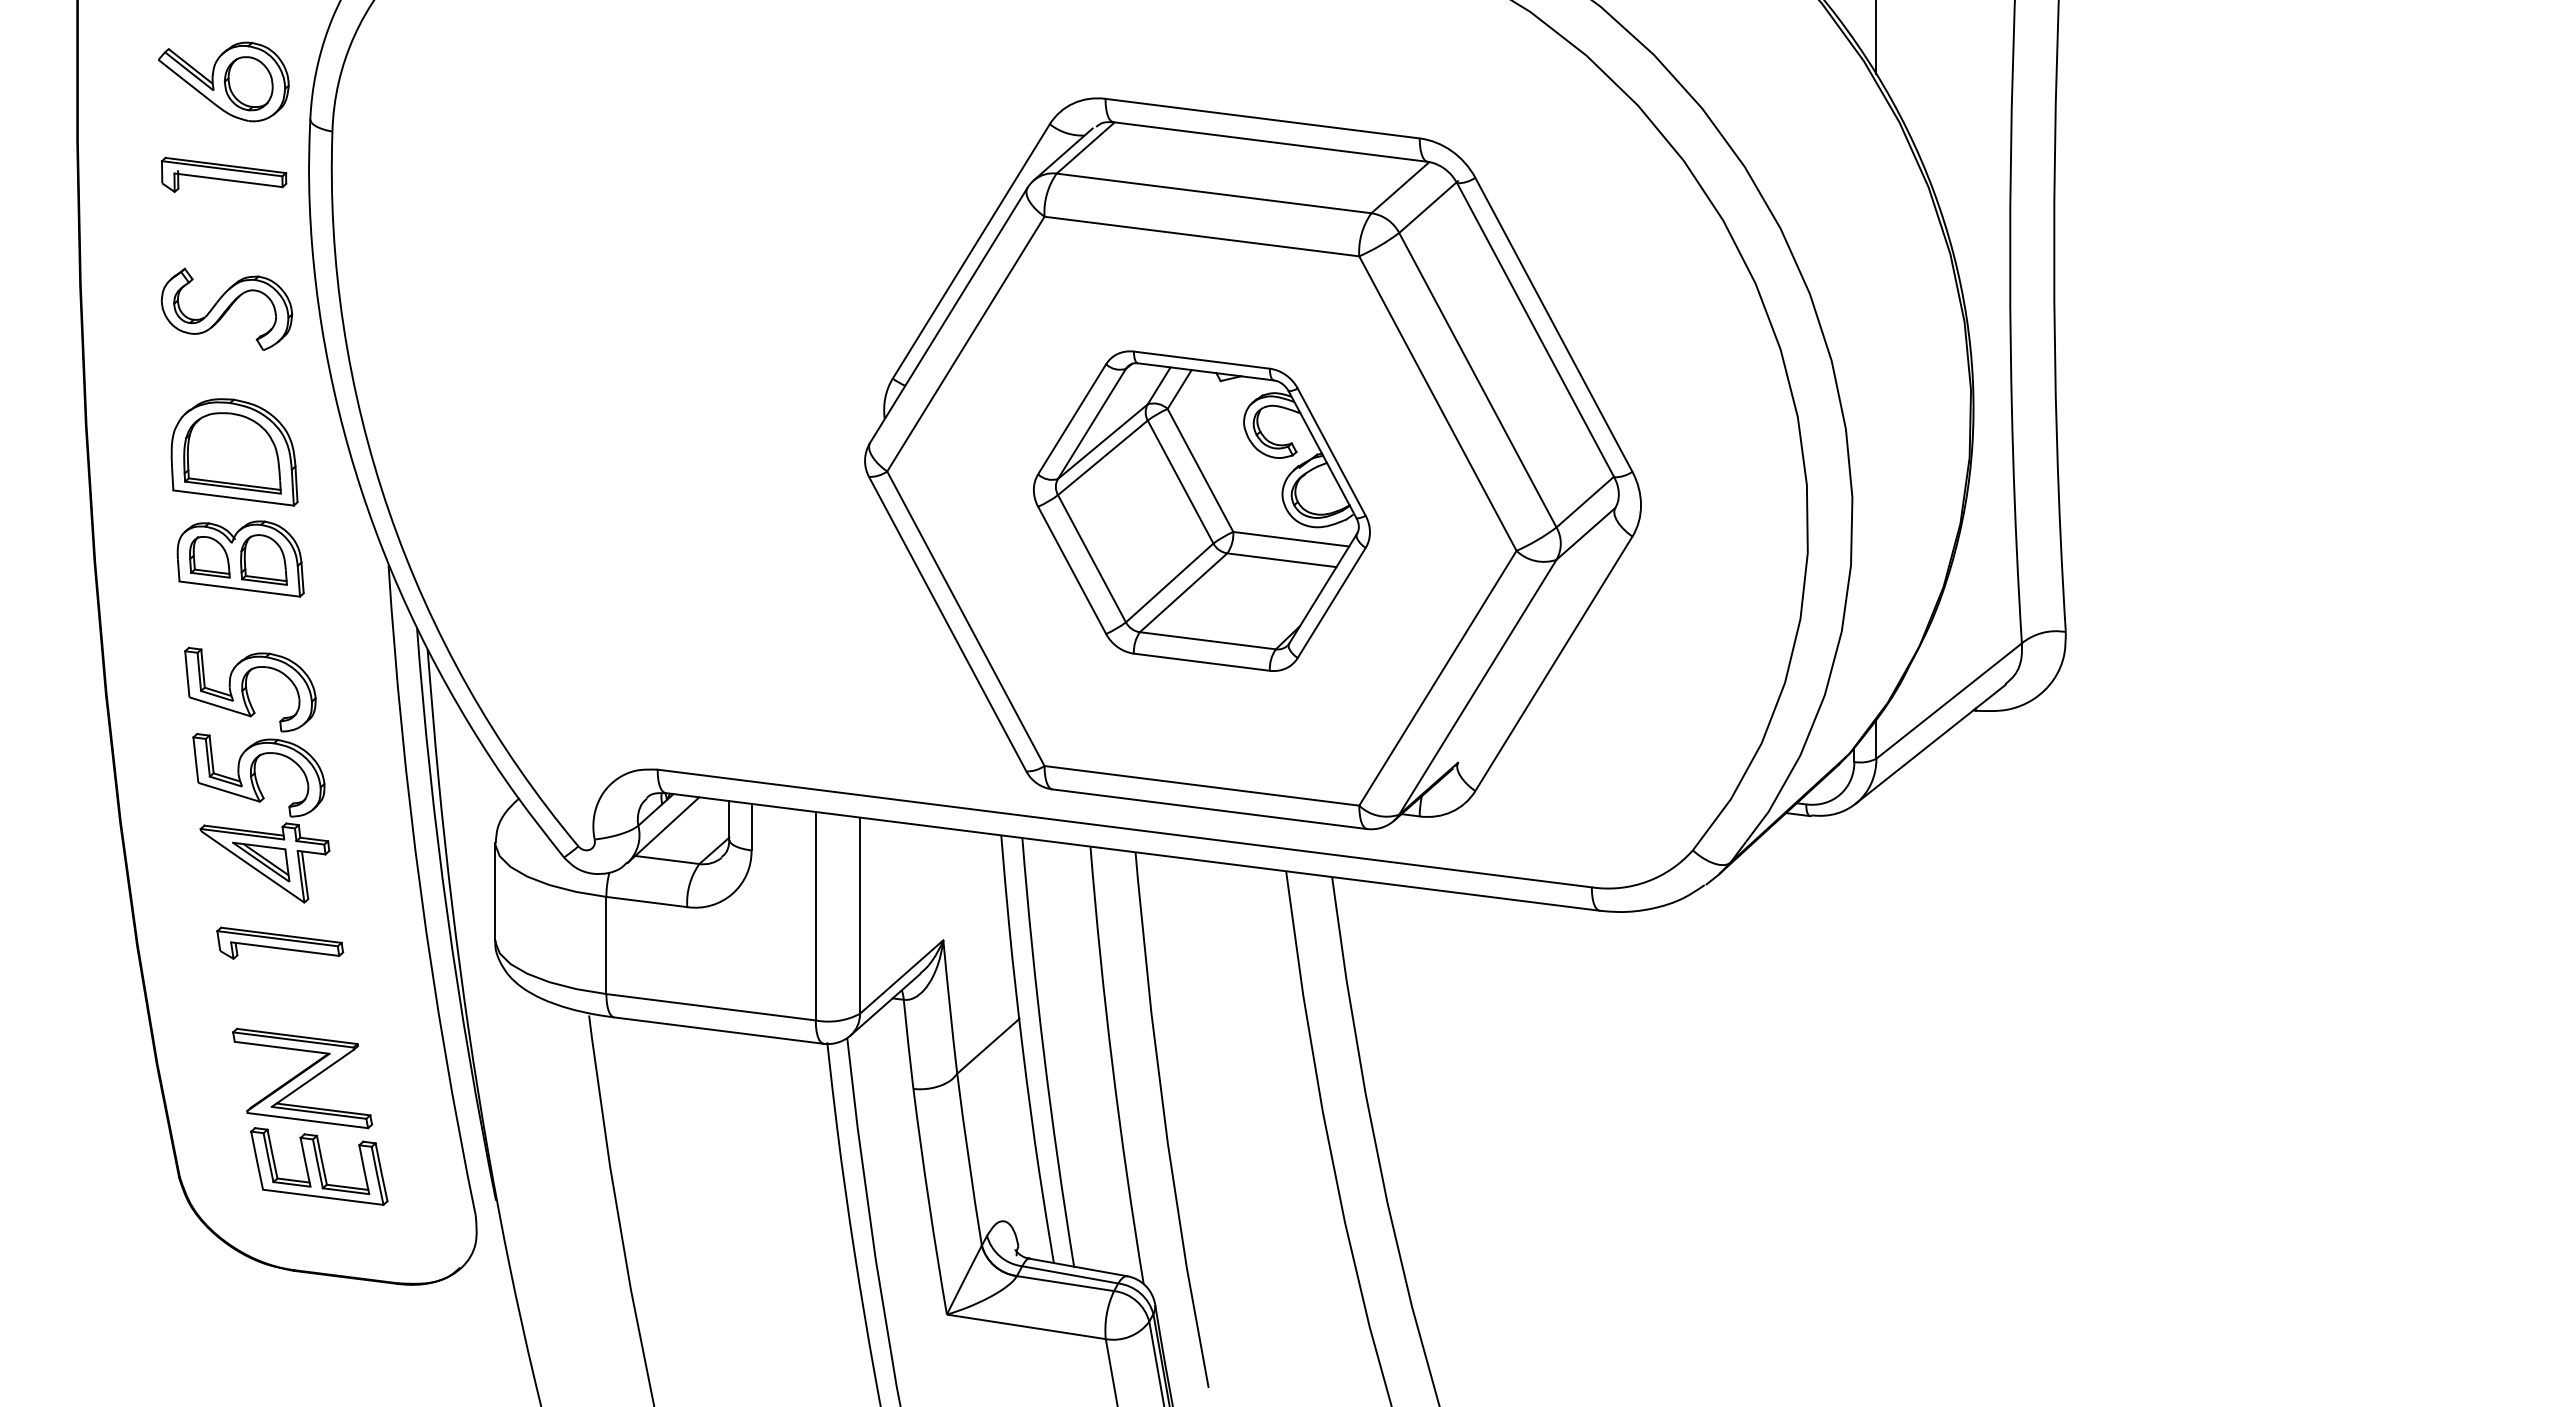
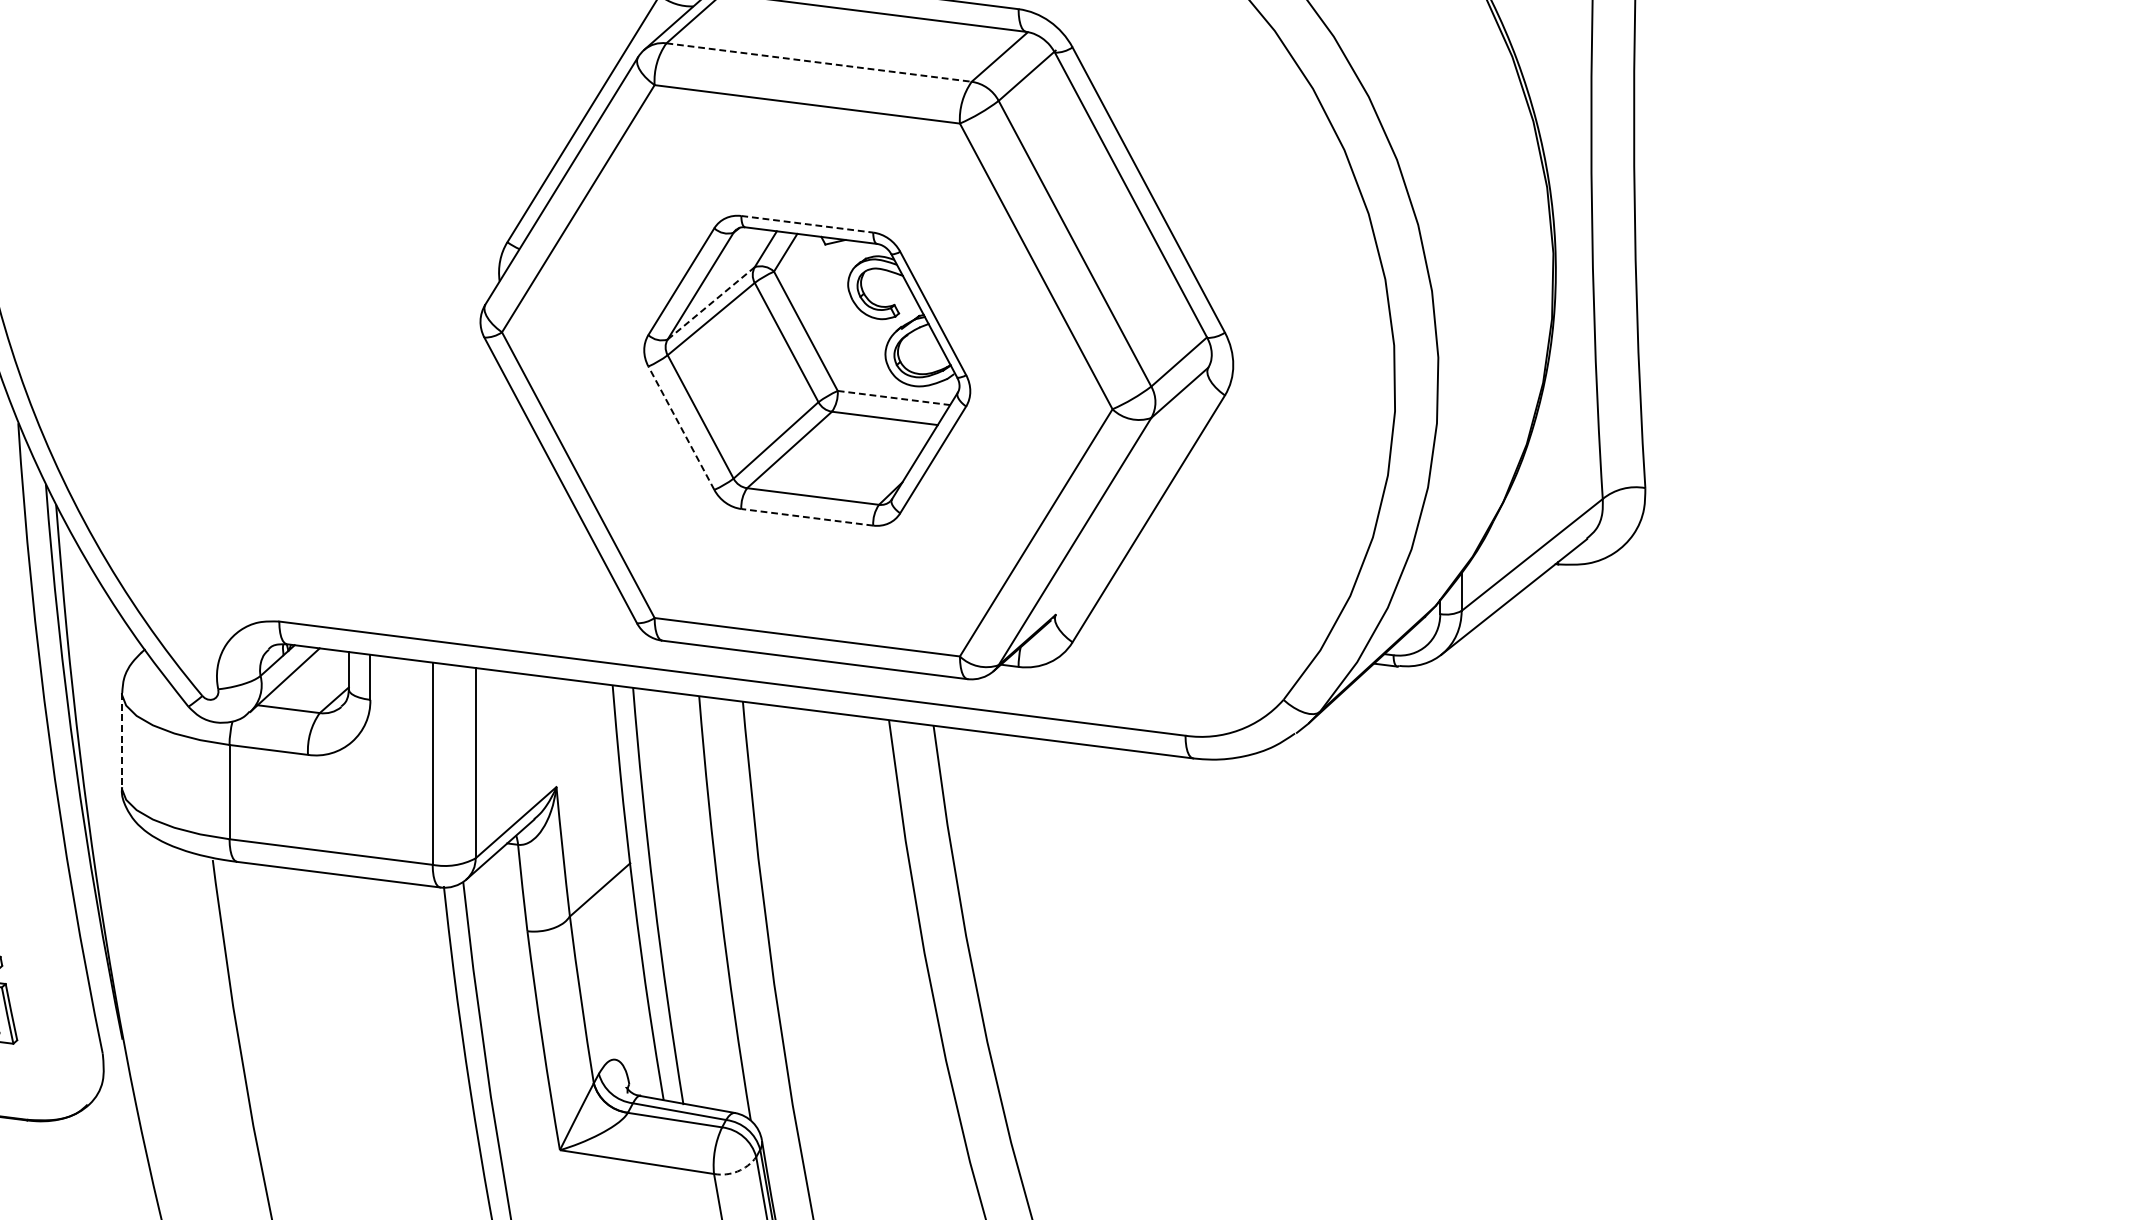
line: (1214, 193) -> (819, 62), solid -> dashed
line: (1201, 360) -> (806, 224), solid -> dashed
line: (1103, 441) -> (711, 303), solid -> dashed
line: (1291, 539) -> (894, 398), solid -> dashed
line: (1071, 569) -> (680, 427), solid -> dashed
line: (1201, 662) -> (806, 517), solid -> dashed
line: (495, 891) -> (122, 739), solid -> dashed
arc: (1130, 1336) -> (738, 1171), solid -> dashed

